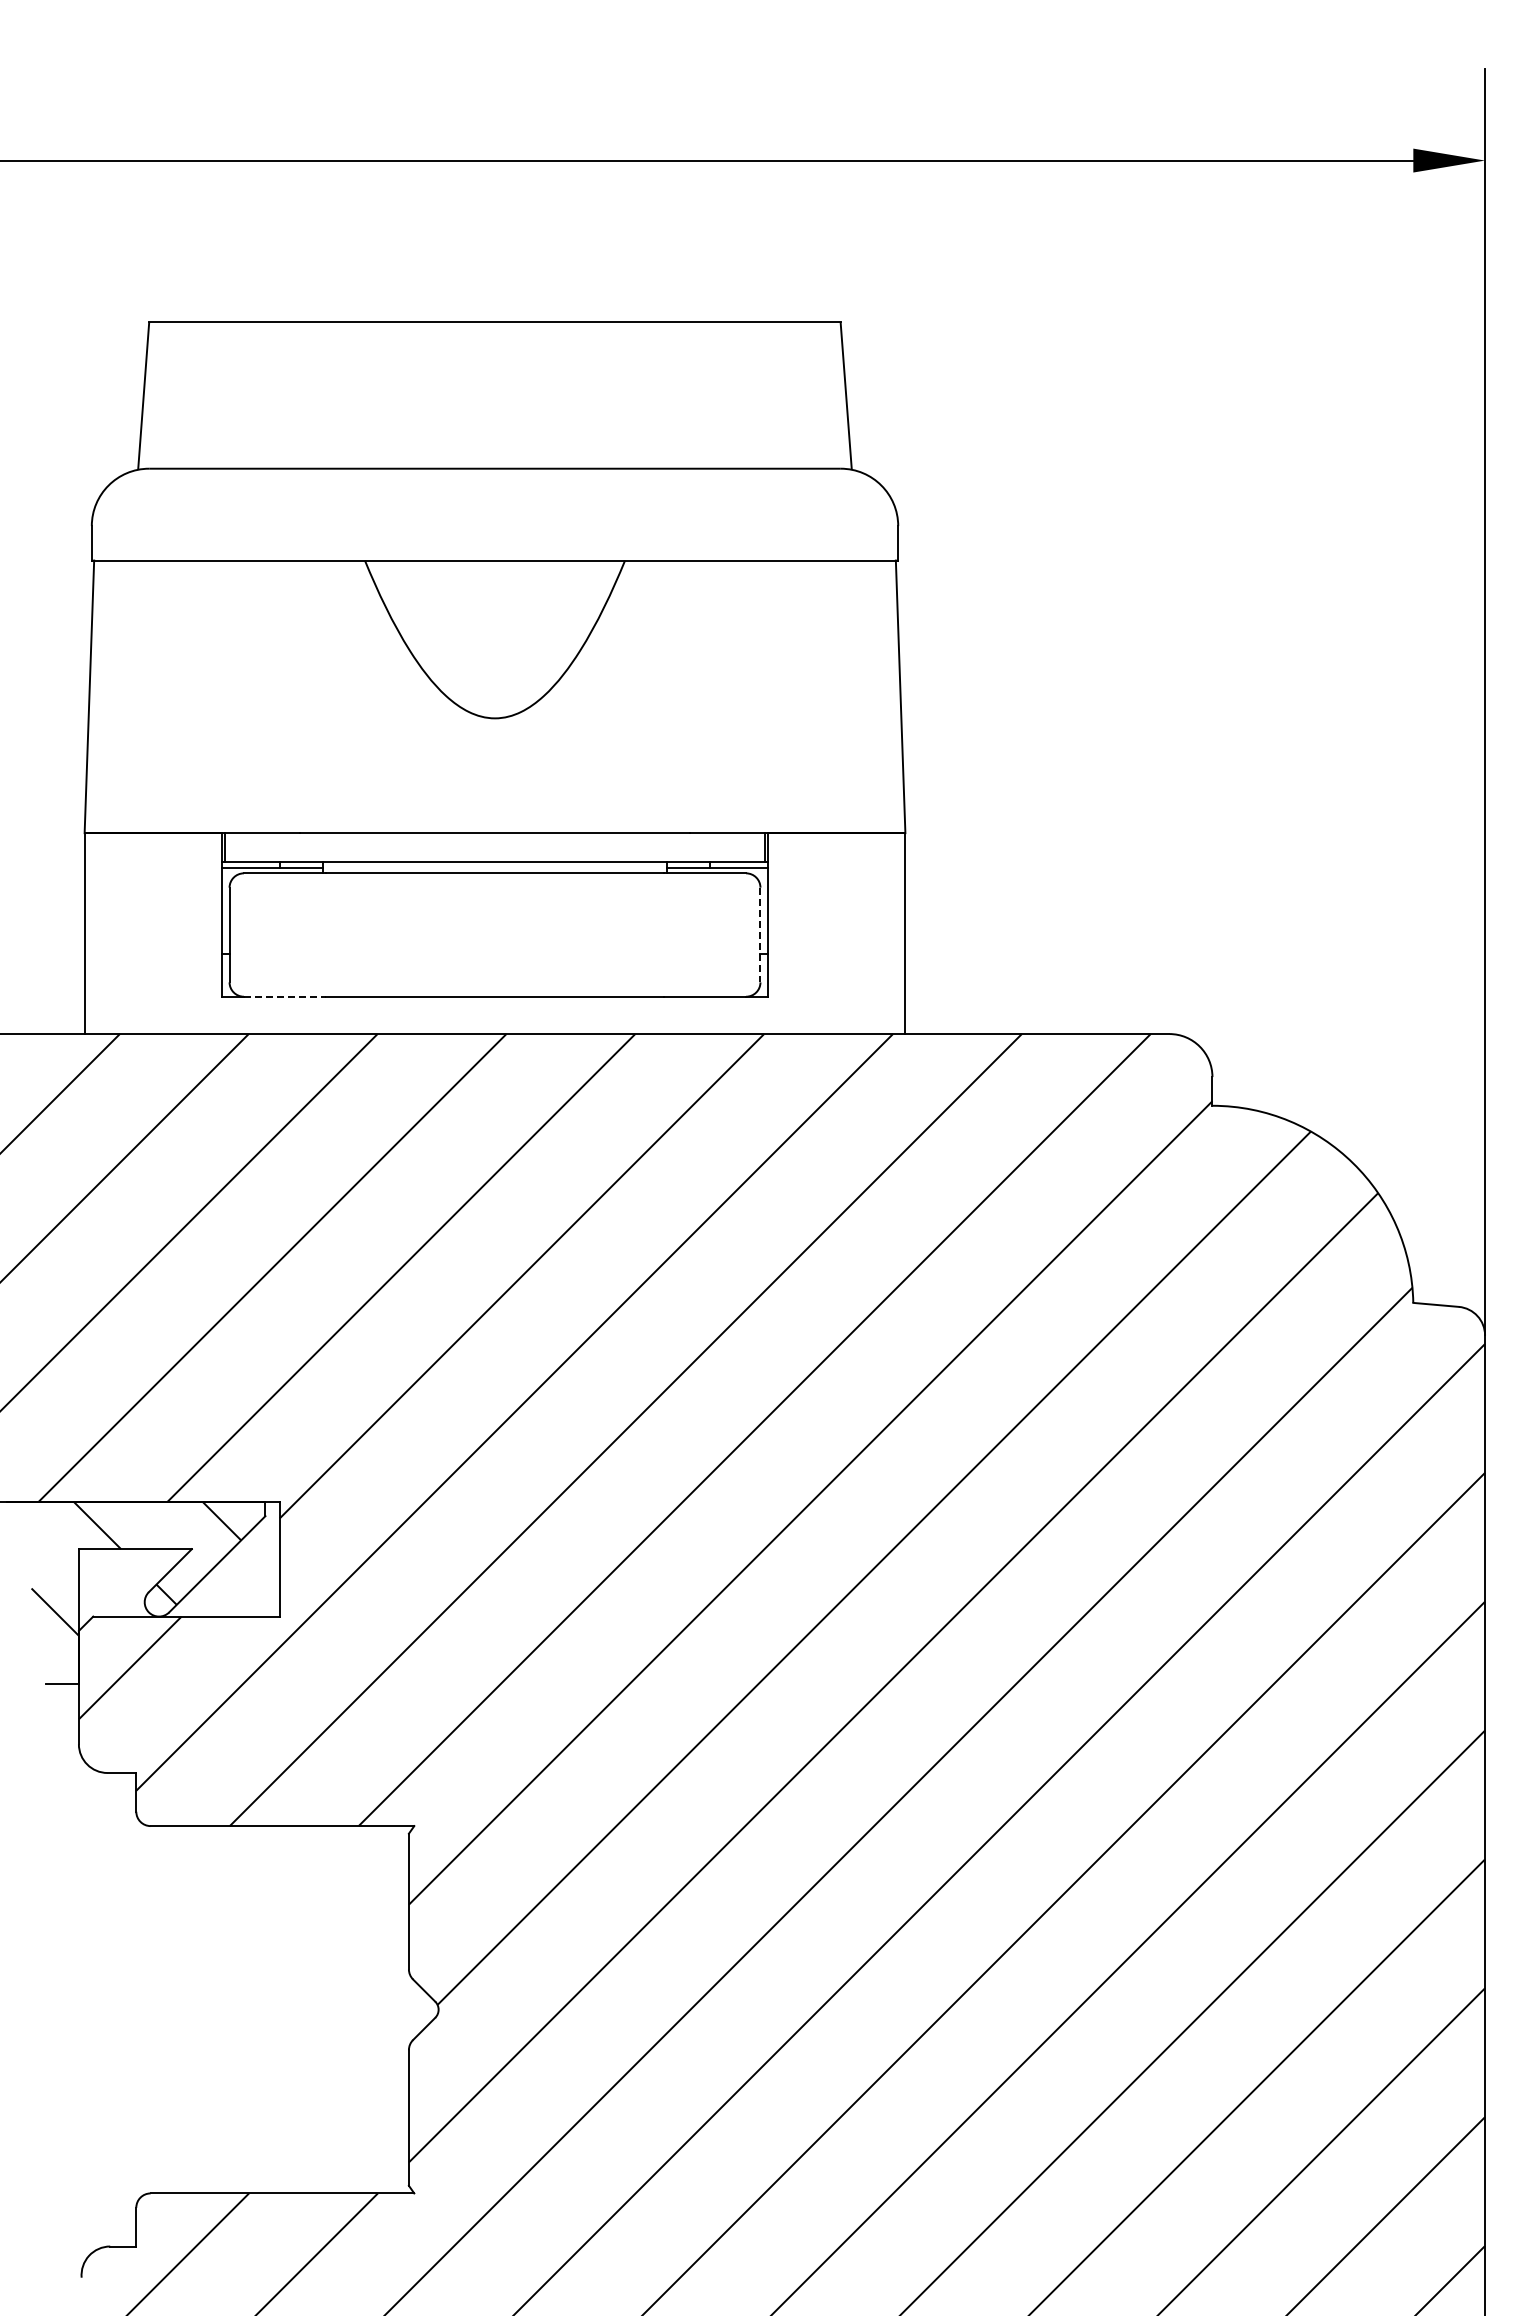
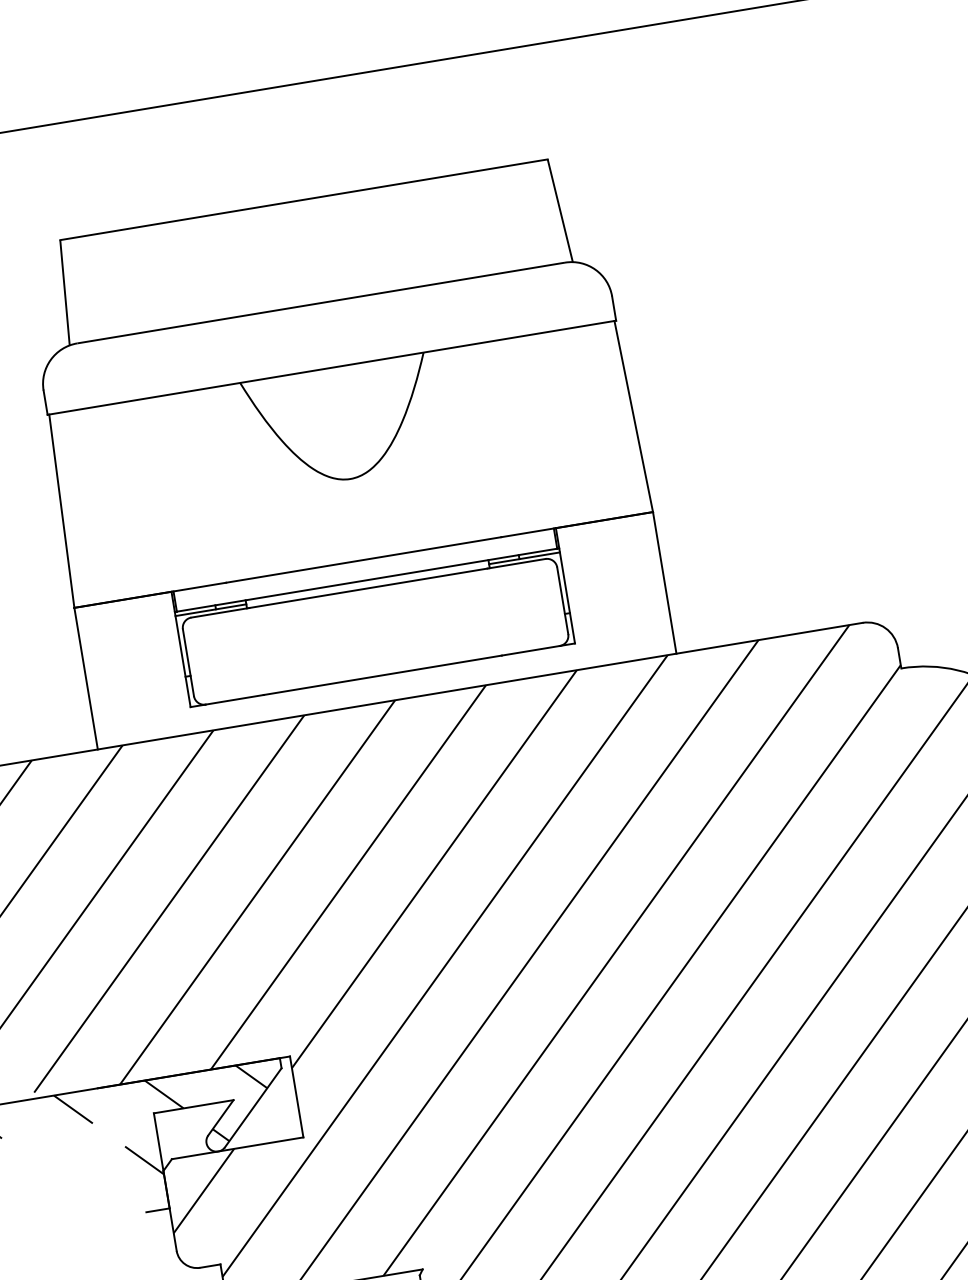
line: (760, 935) -> (562, 601), dashed -> solid
line: (285, 996) -> (235, 699), dashed -> solid

